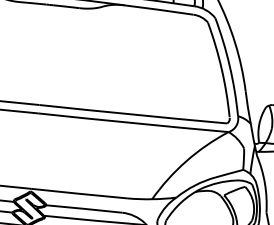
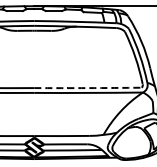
arc: (134, 115) -> (88, 88), solid -> dashed

